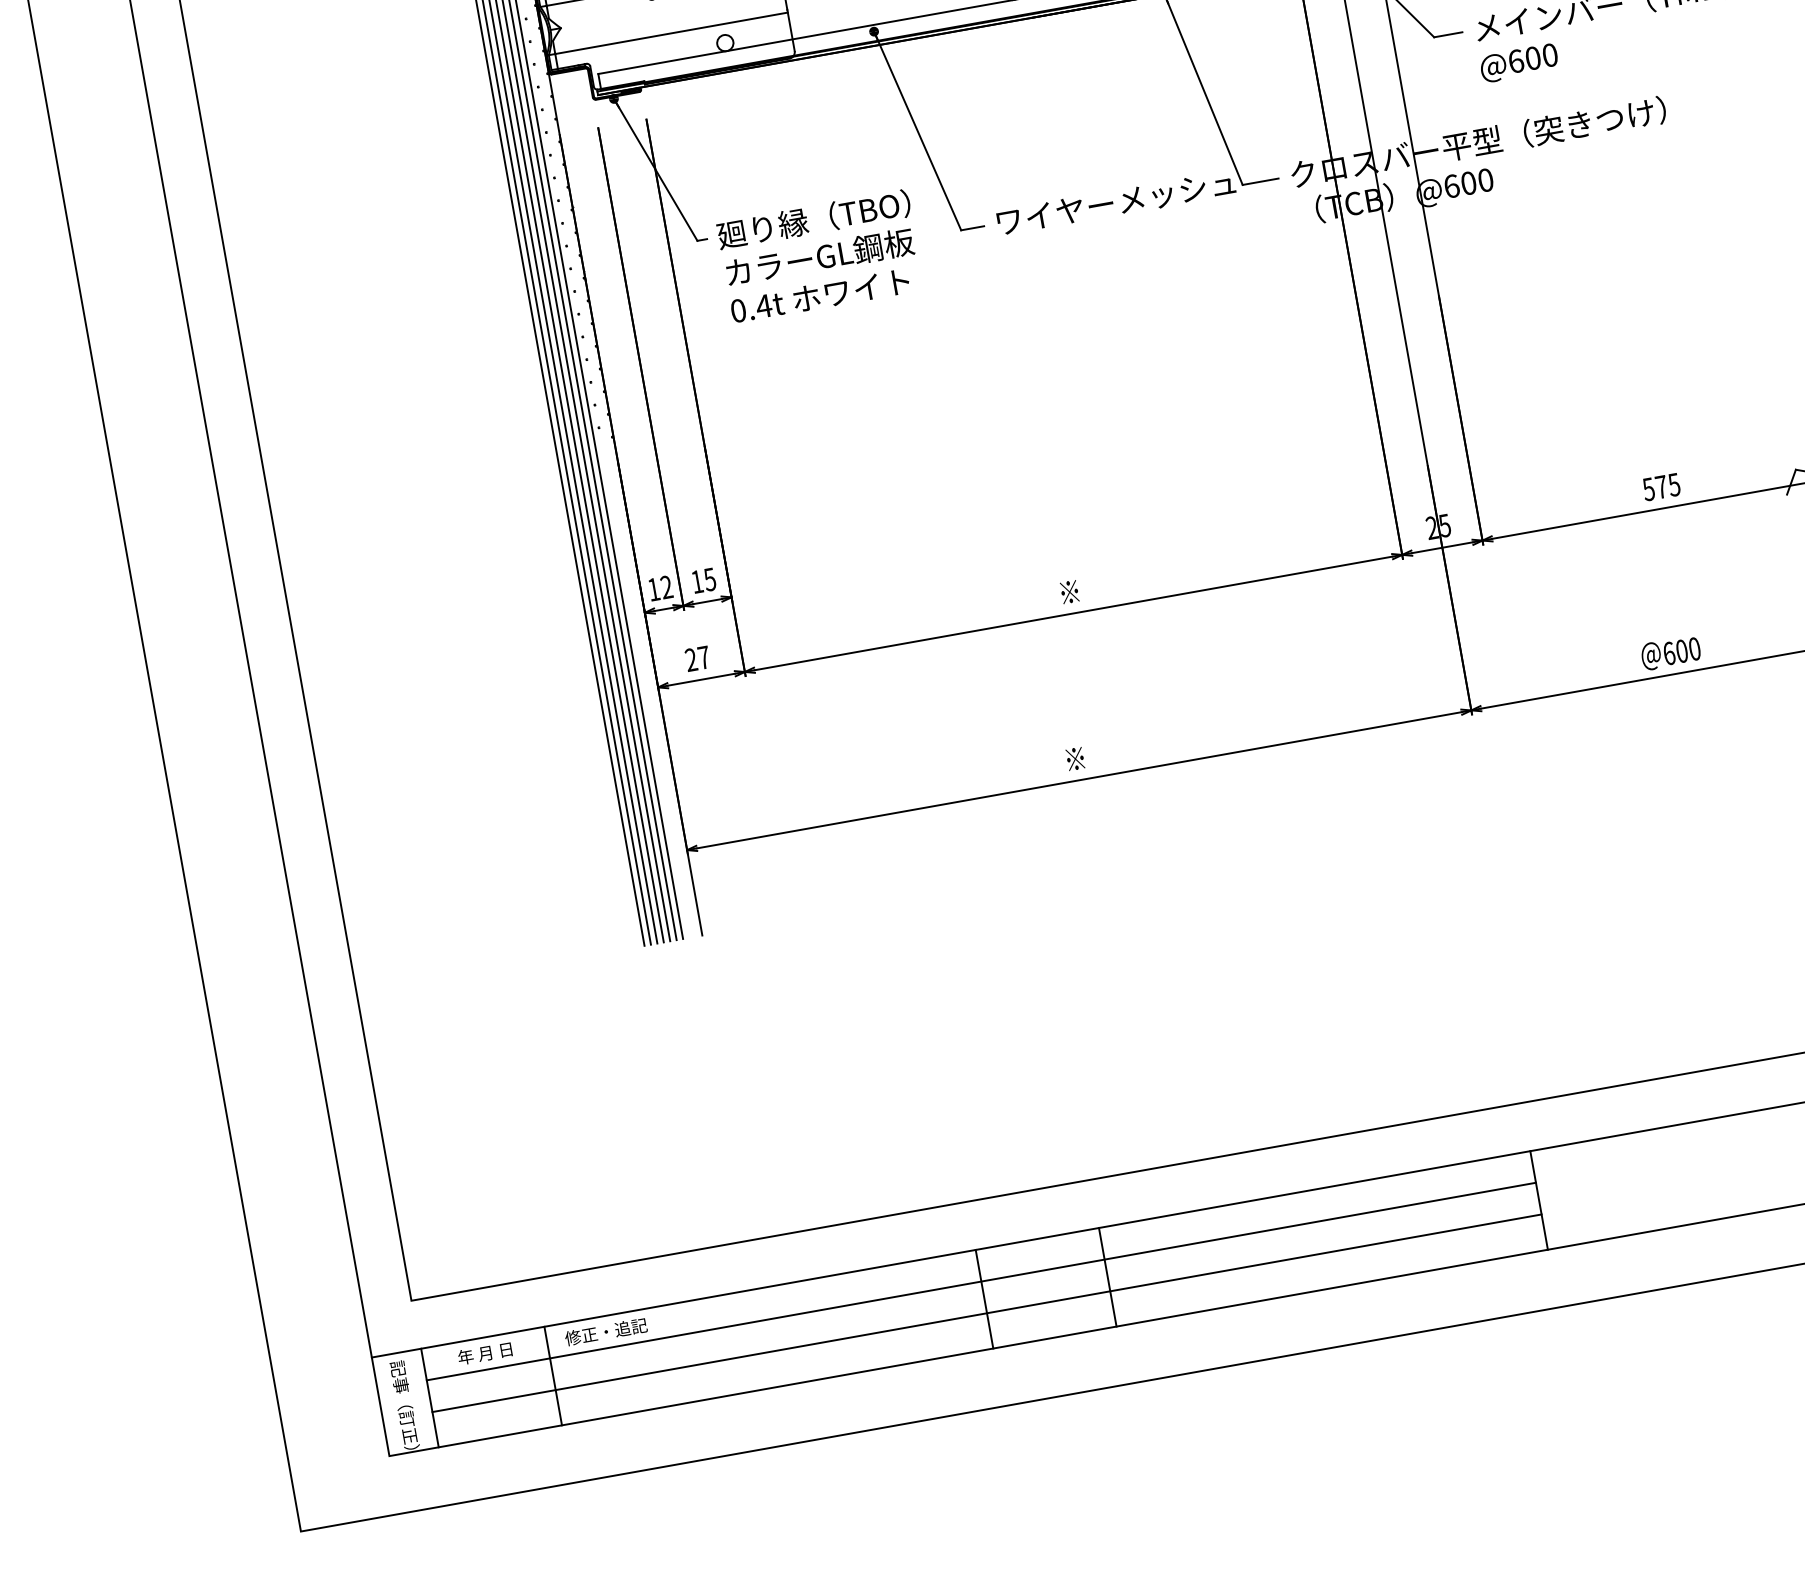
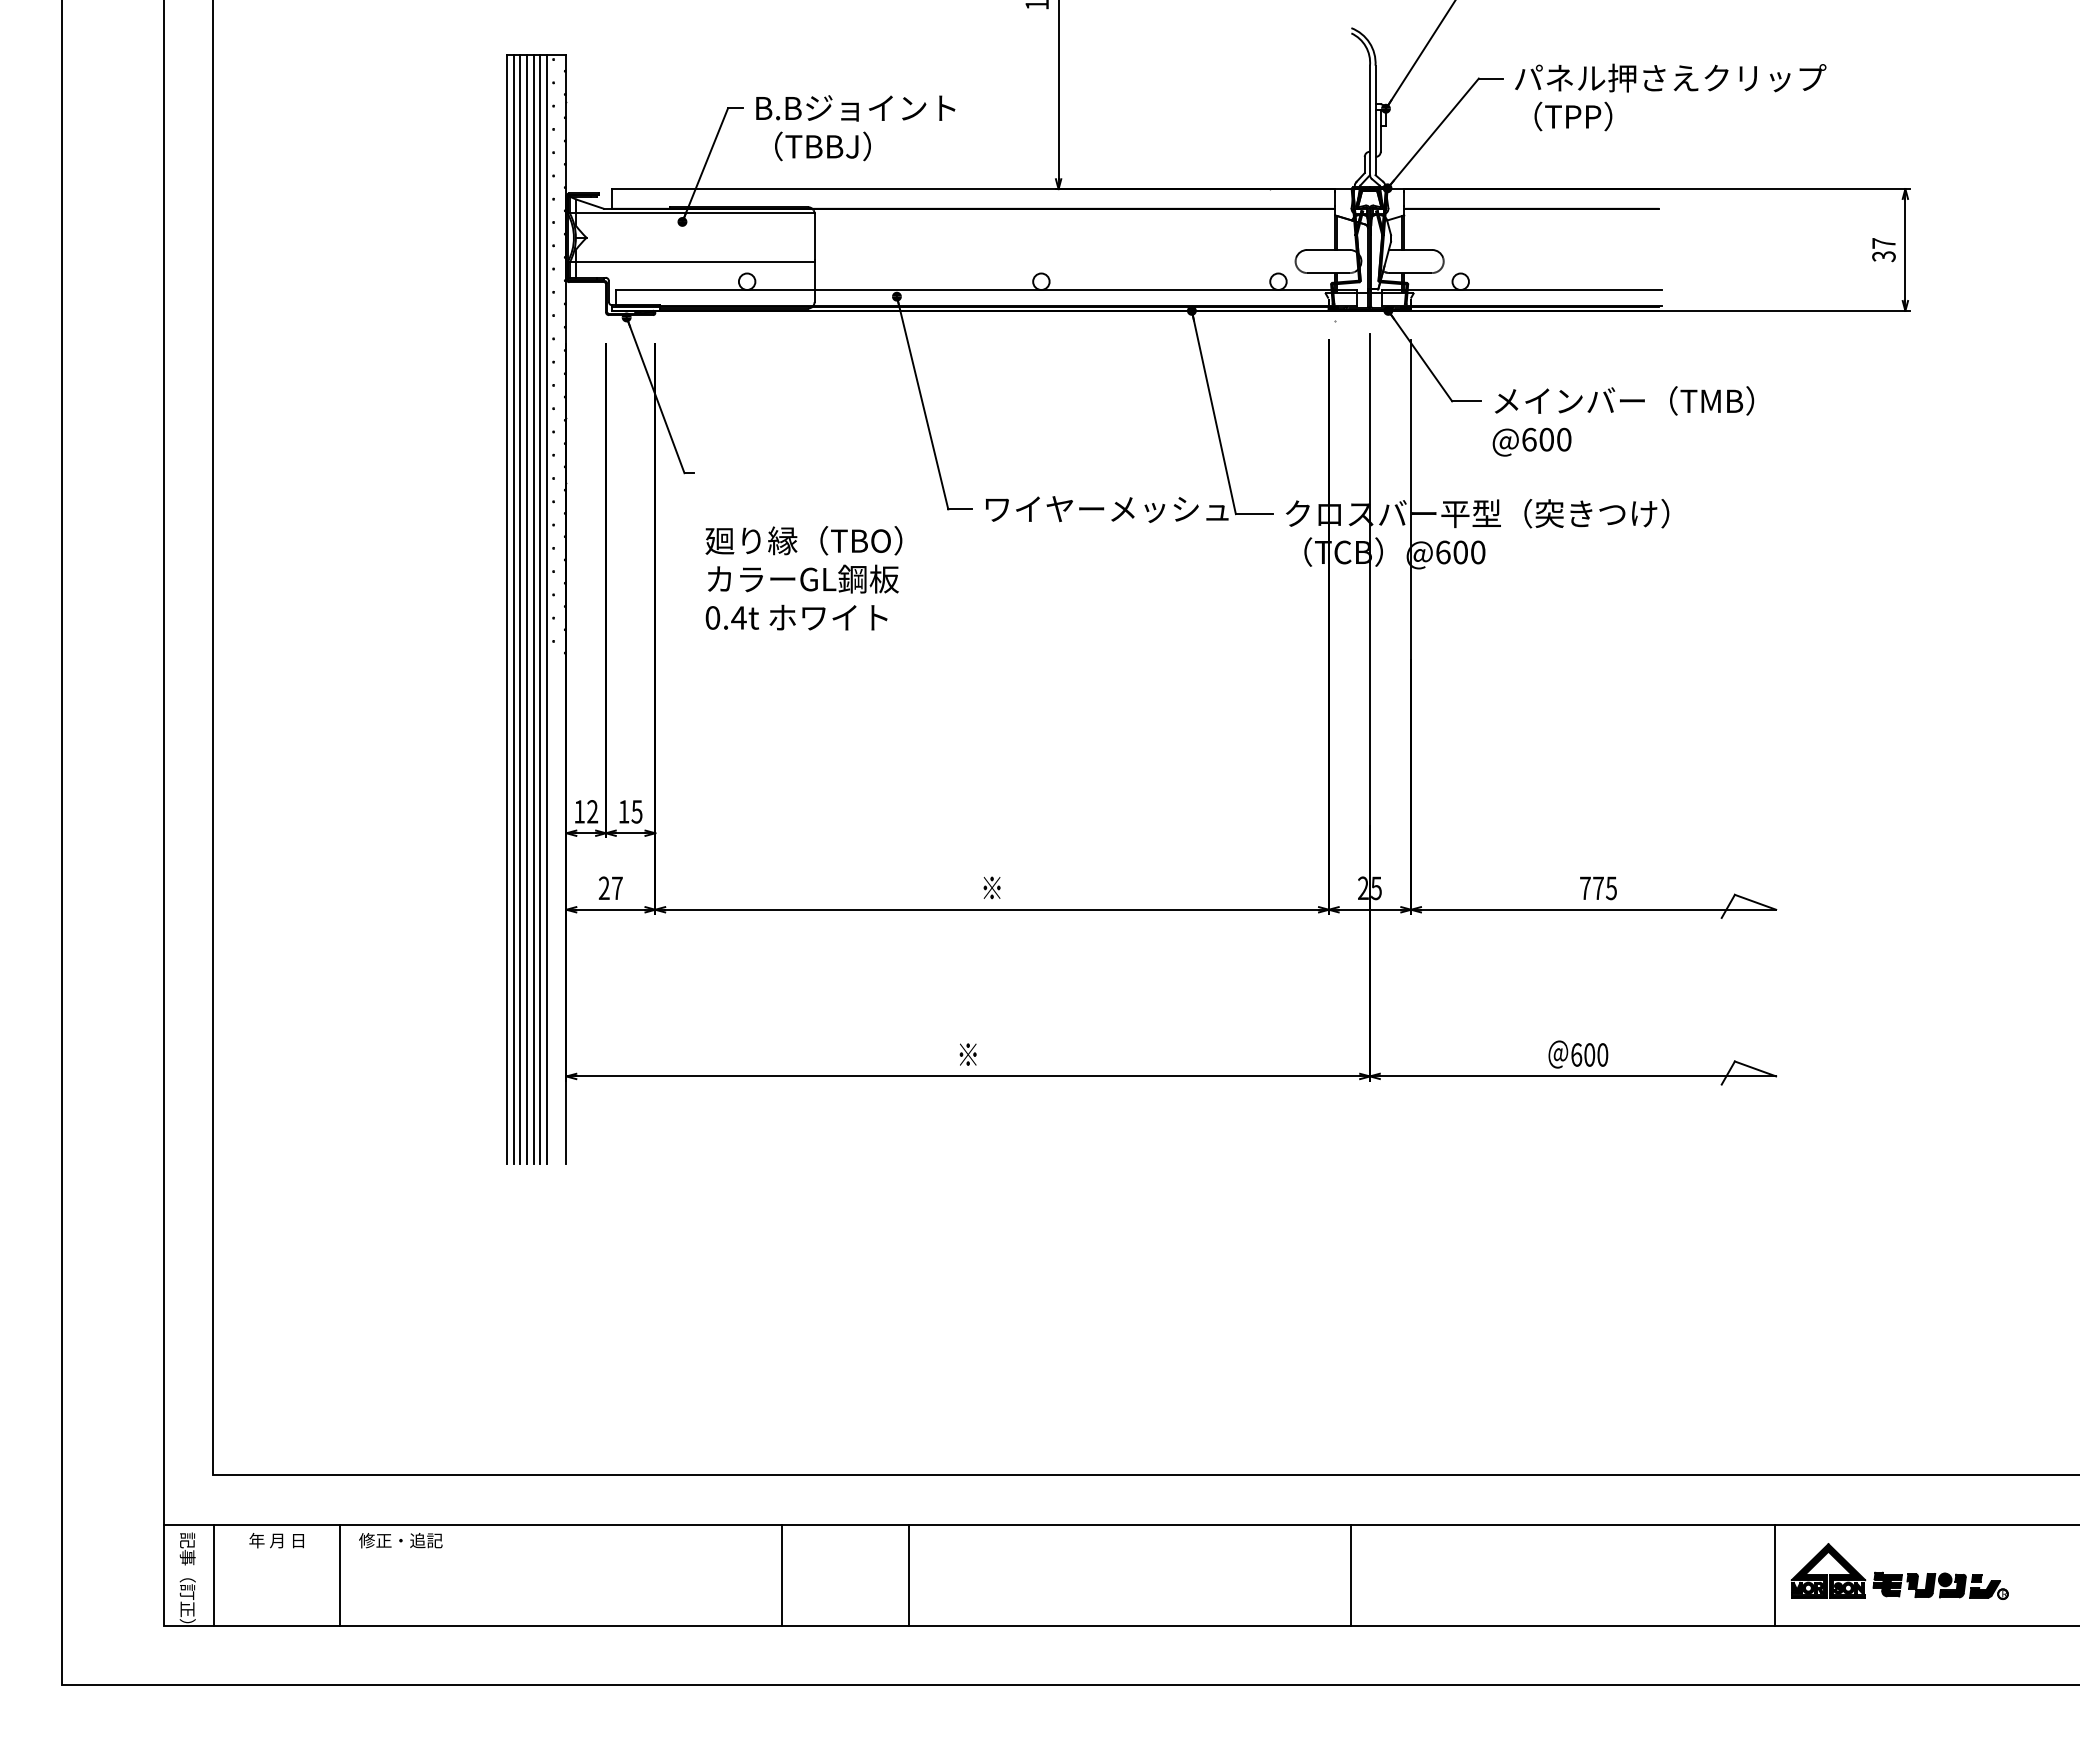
text: (820, 256) -> (803, 578), moved
text: (1648, 489) -> (1584, 888), 575 -> 775
line: (981, 1281) -> (782, 1556), removed
line: (987, 1313) -> (782, 1589), removed

